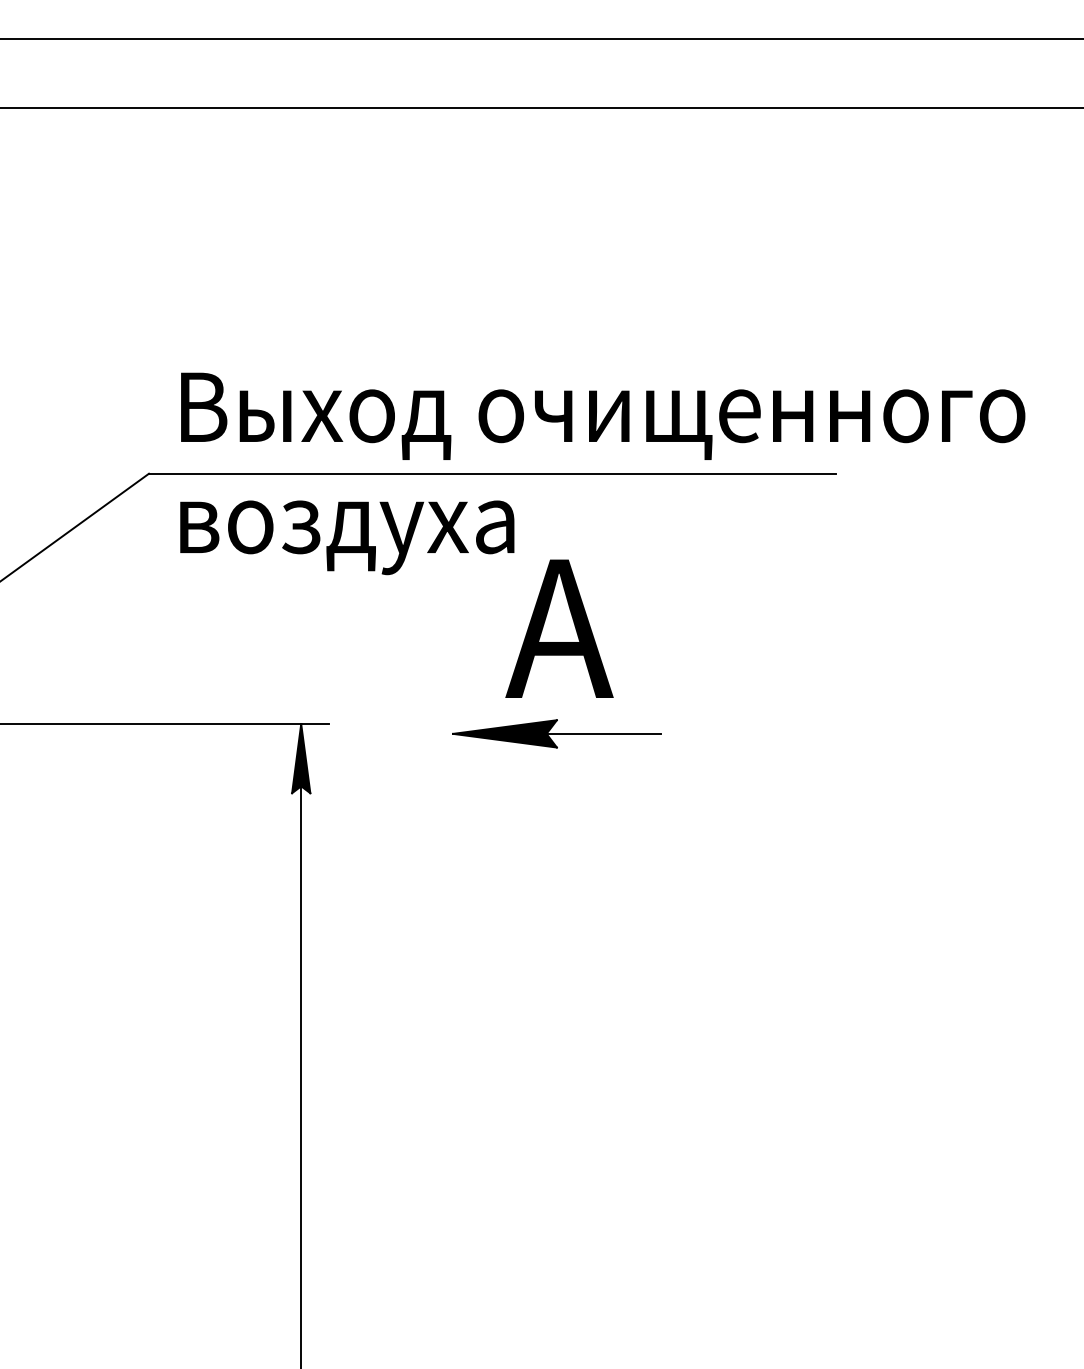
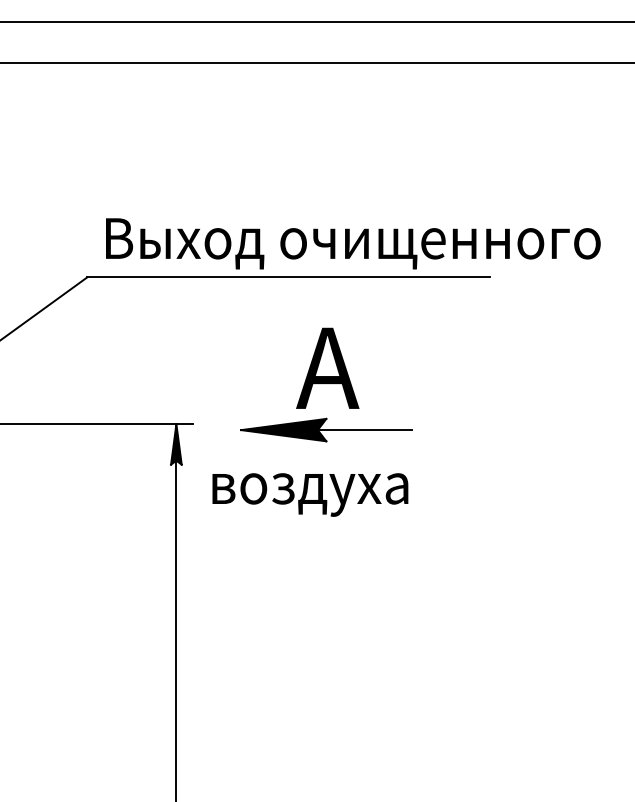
text: (347, 536) -> (310, 494), moved
part: (555, 733) -> (325, 429), size x1.4

